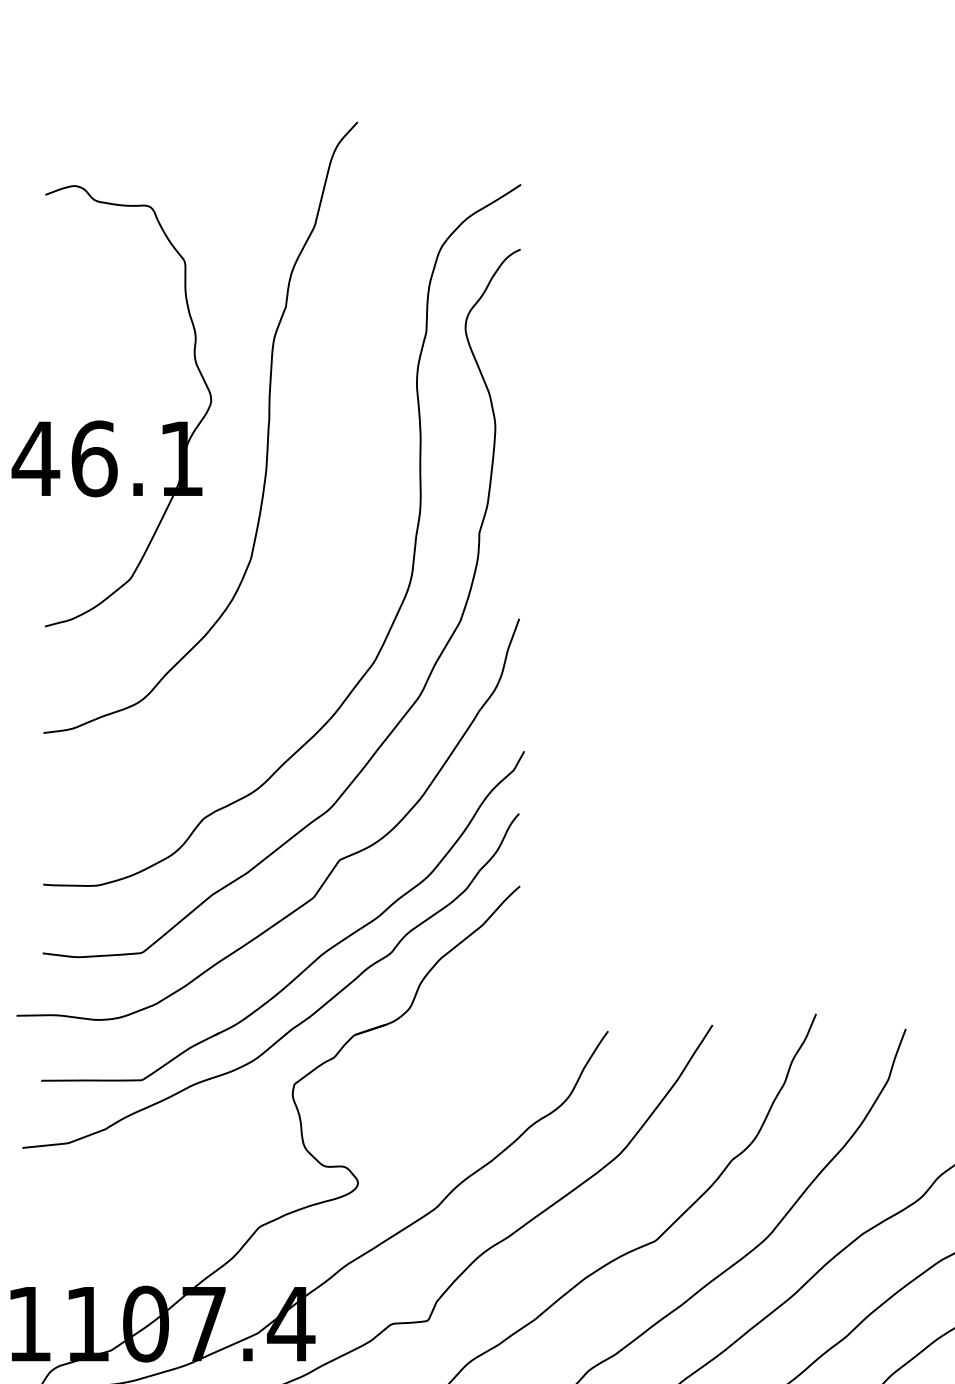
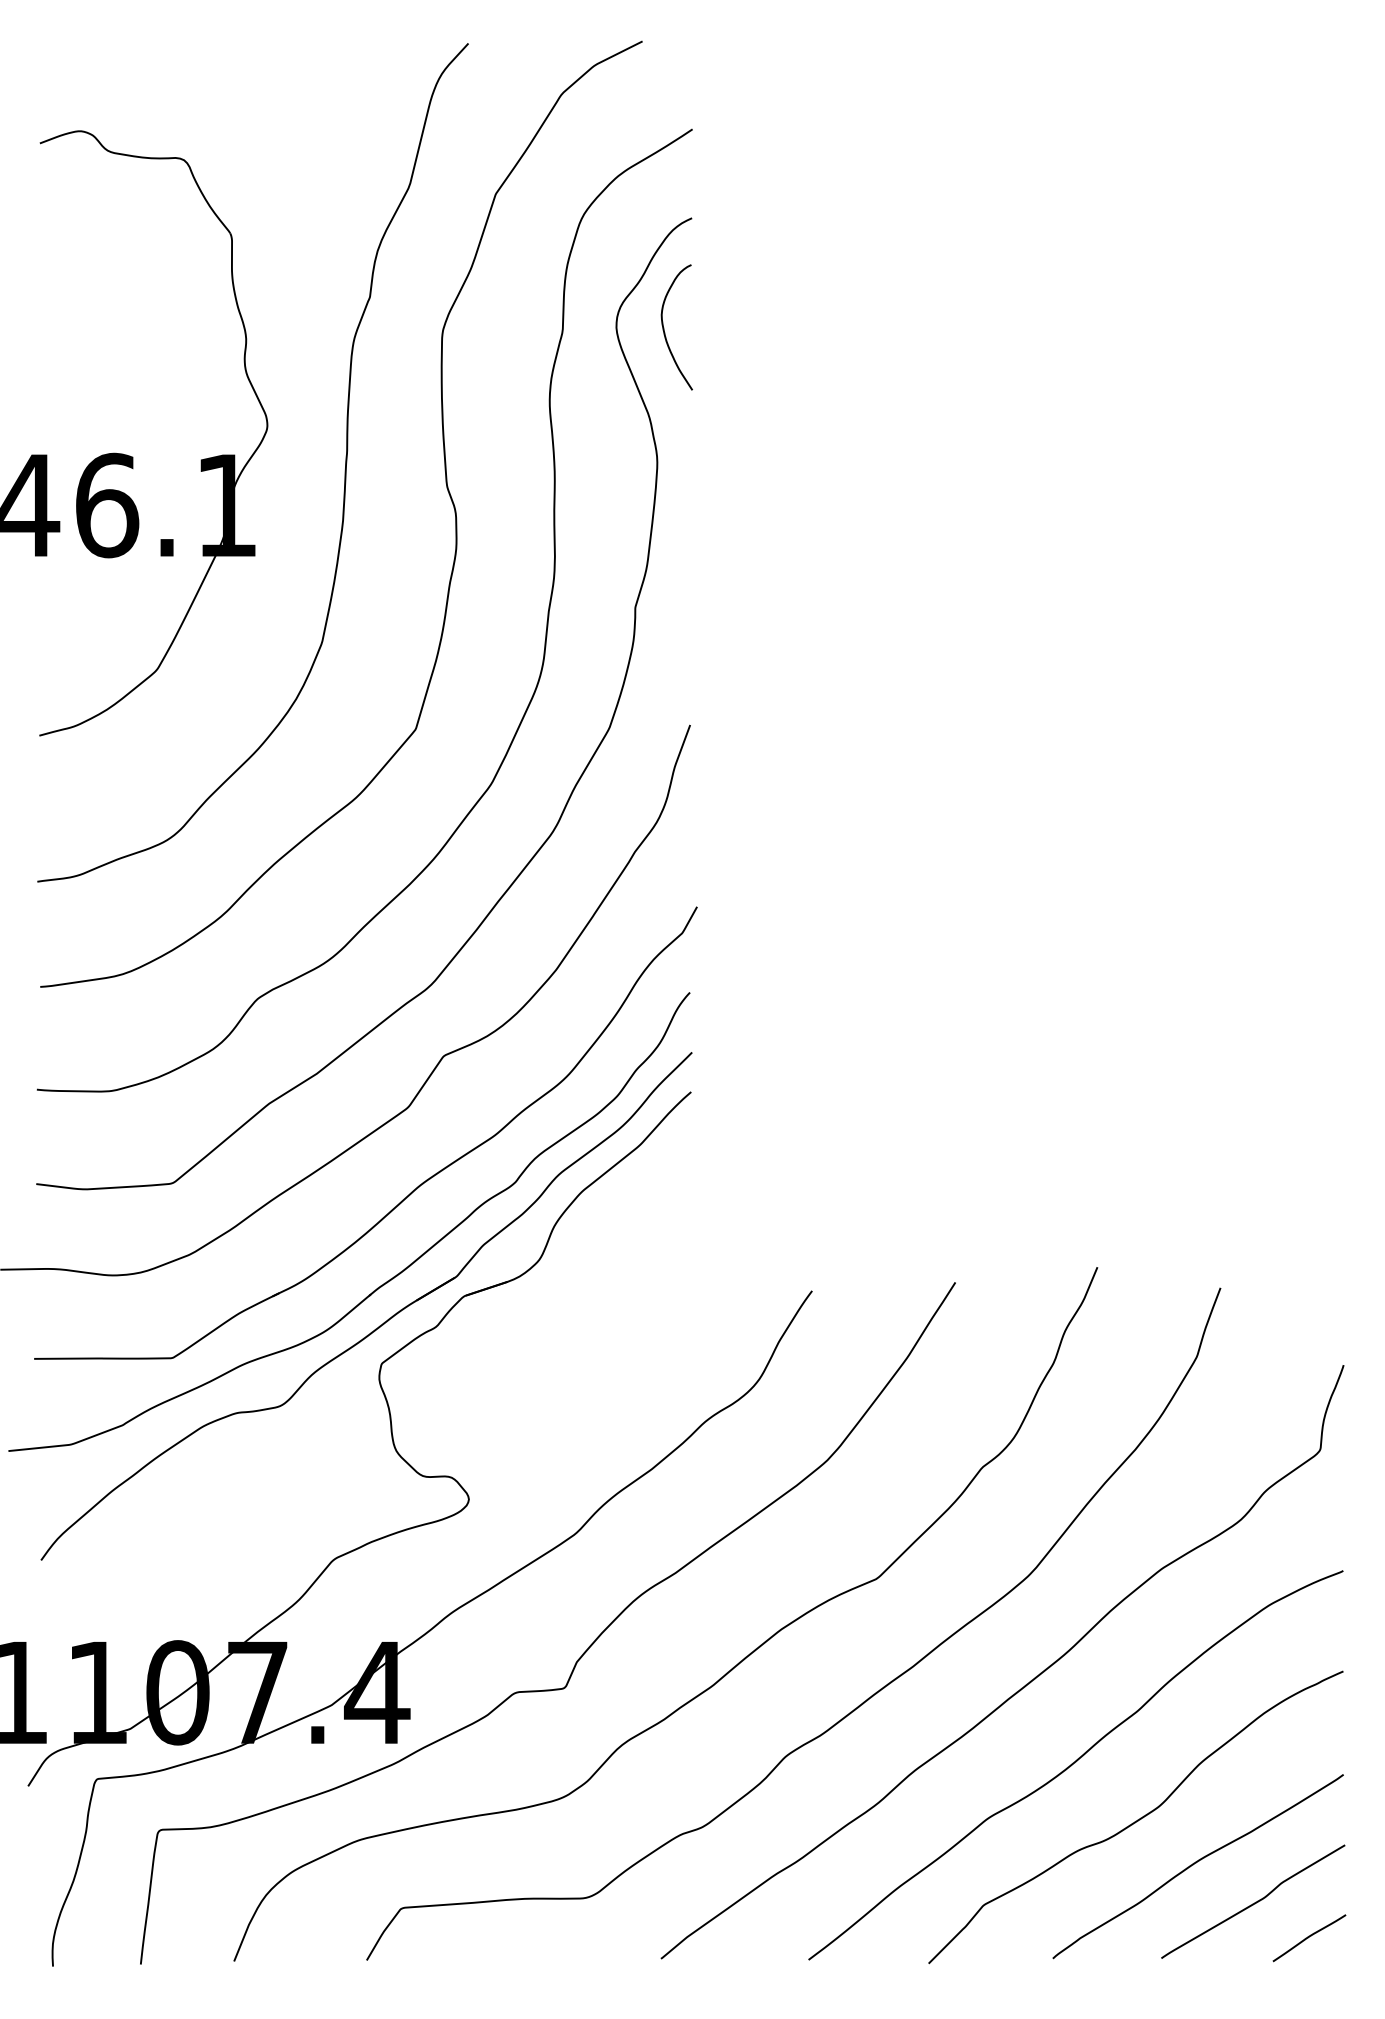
curve: (500, 329) -> (664, 327), added
curve: (341, 446) -> (446, 488), added
part: (292, 1056) -> (379, 1325), added

